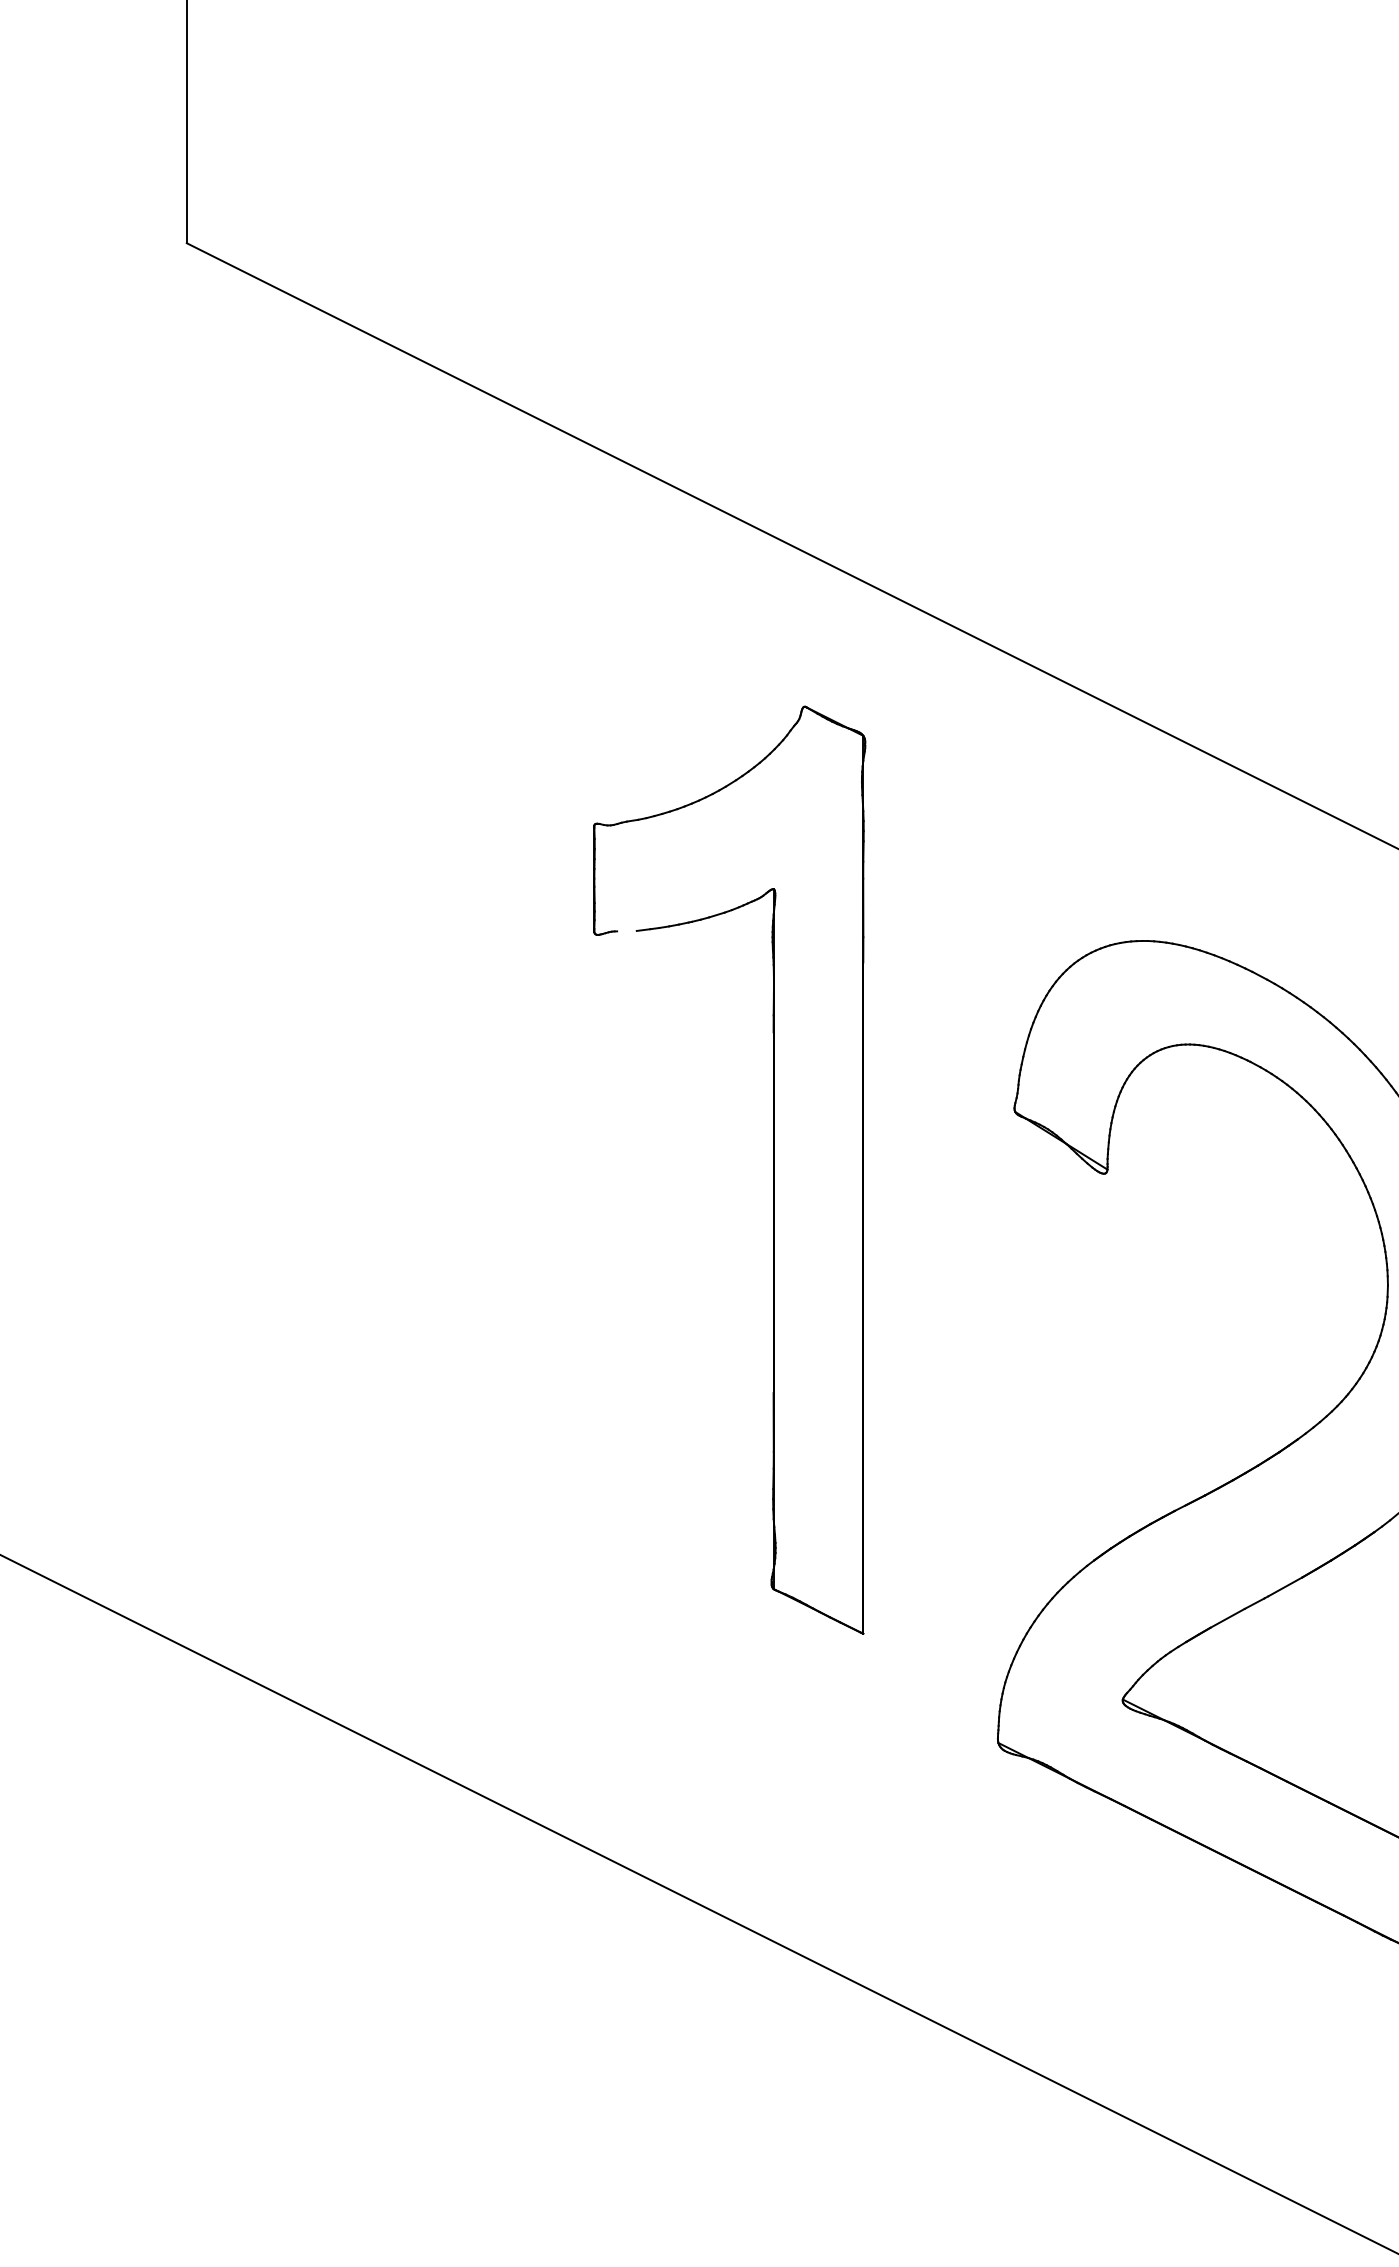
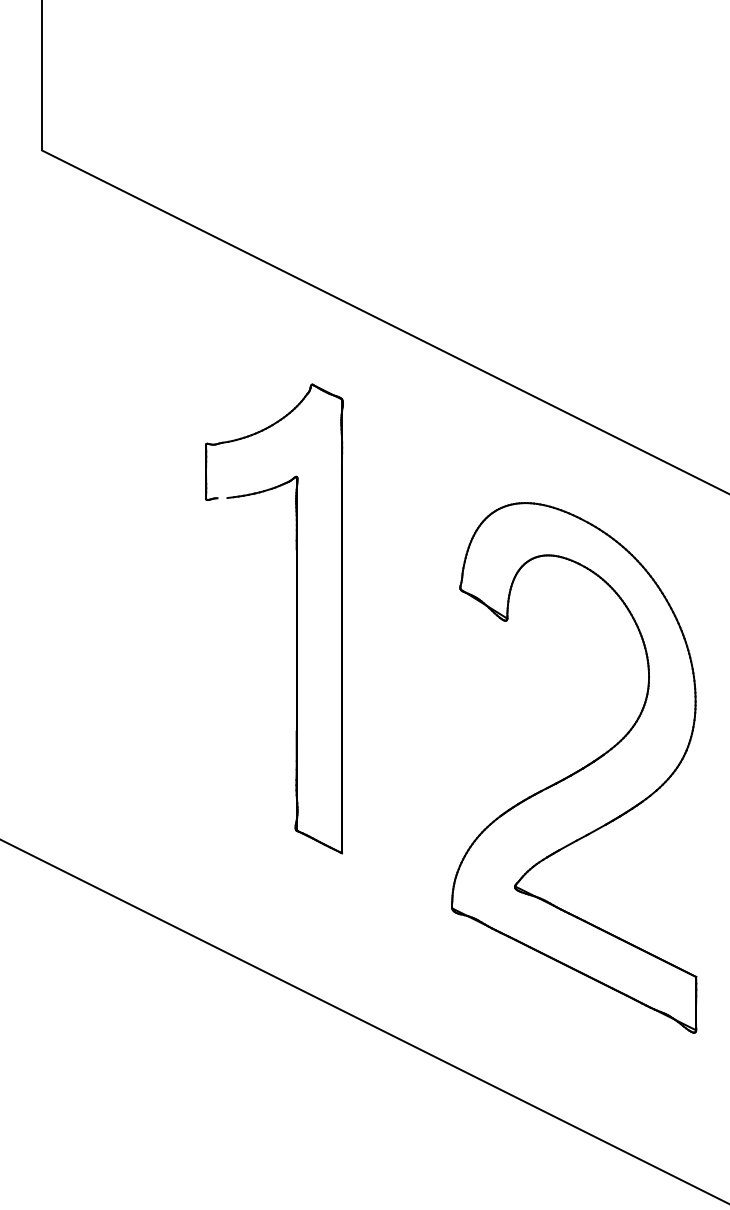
part: (773, 1169) -> (296, 618), moved

